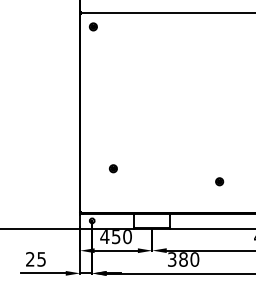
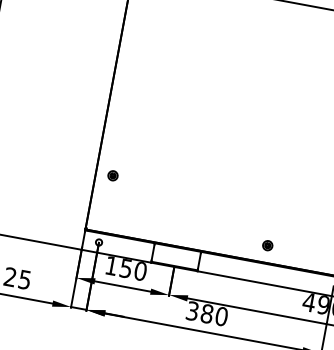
part: (112, 168) -> (111, 175), moved
part: (219, 181) -> (267, 245), moved
text: (104, 236) -> (111, 265), 450 -> 150

